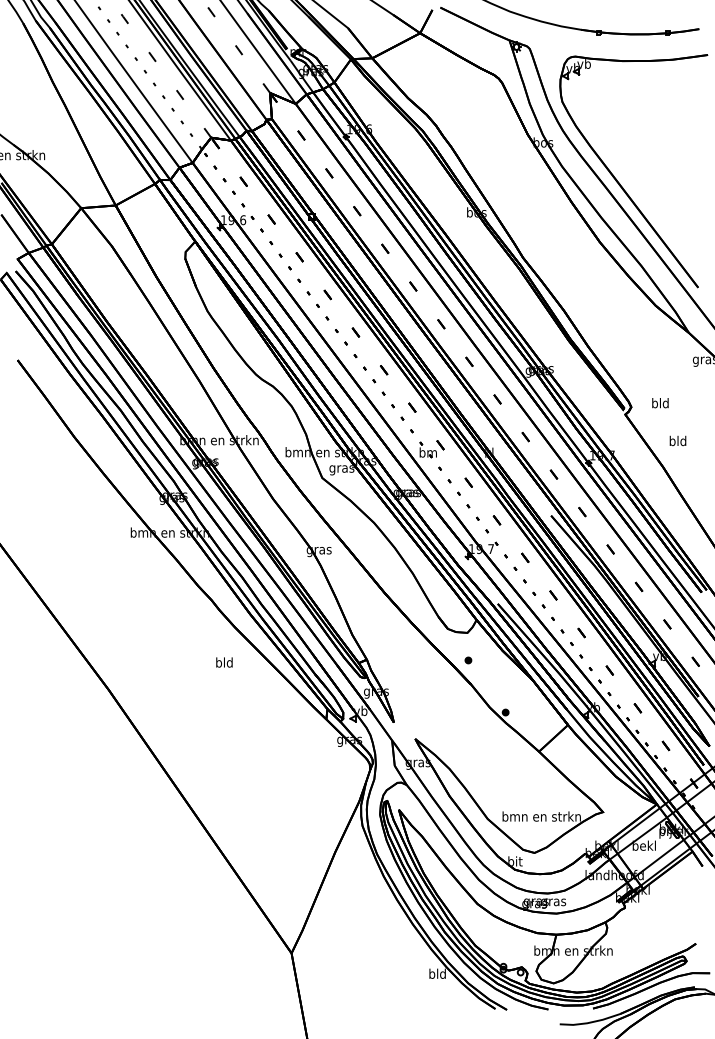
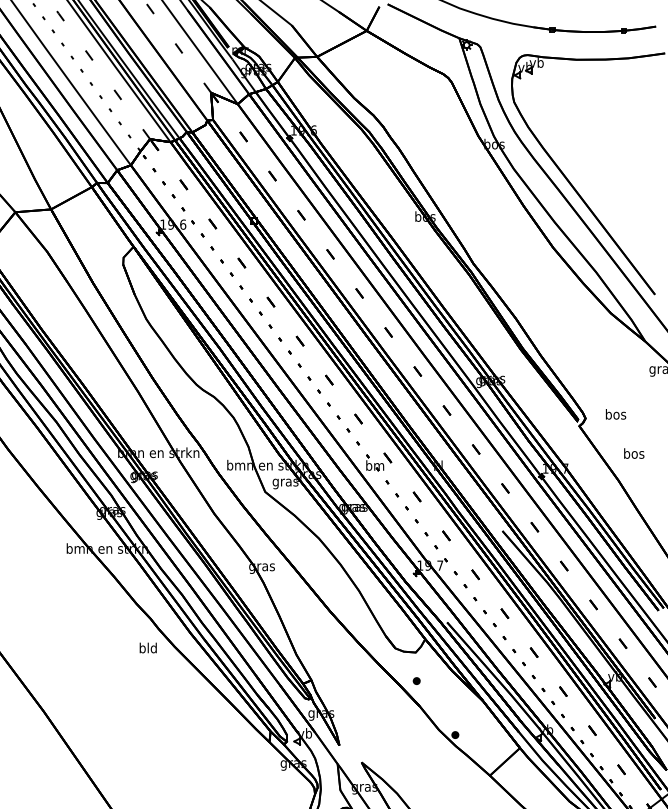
text: (660, 403) -> (615, 414), bld -> bos
text: (677, 440) -> (633, 453), bld -> bos
text: (224, 662) -> (148, 647), moved

